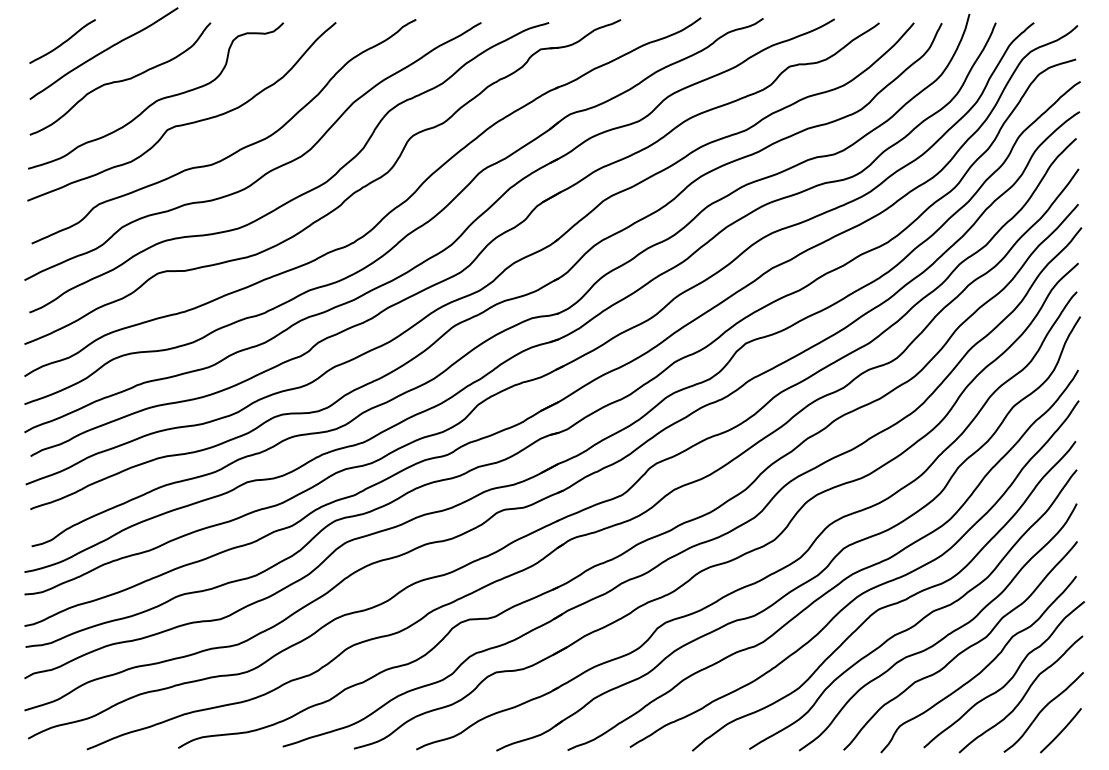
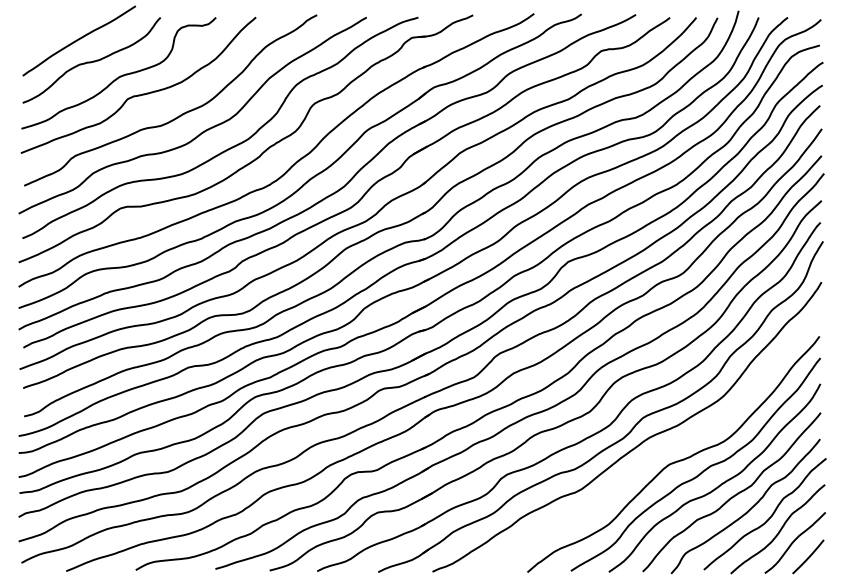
curve: (63, 41) -> (48, 31), removed
curve: (865, 590) -> (659, 450), removed

